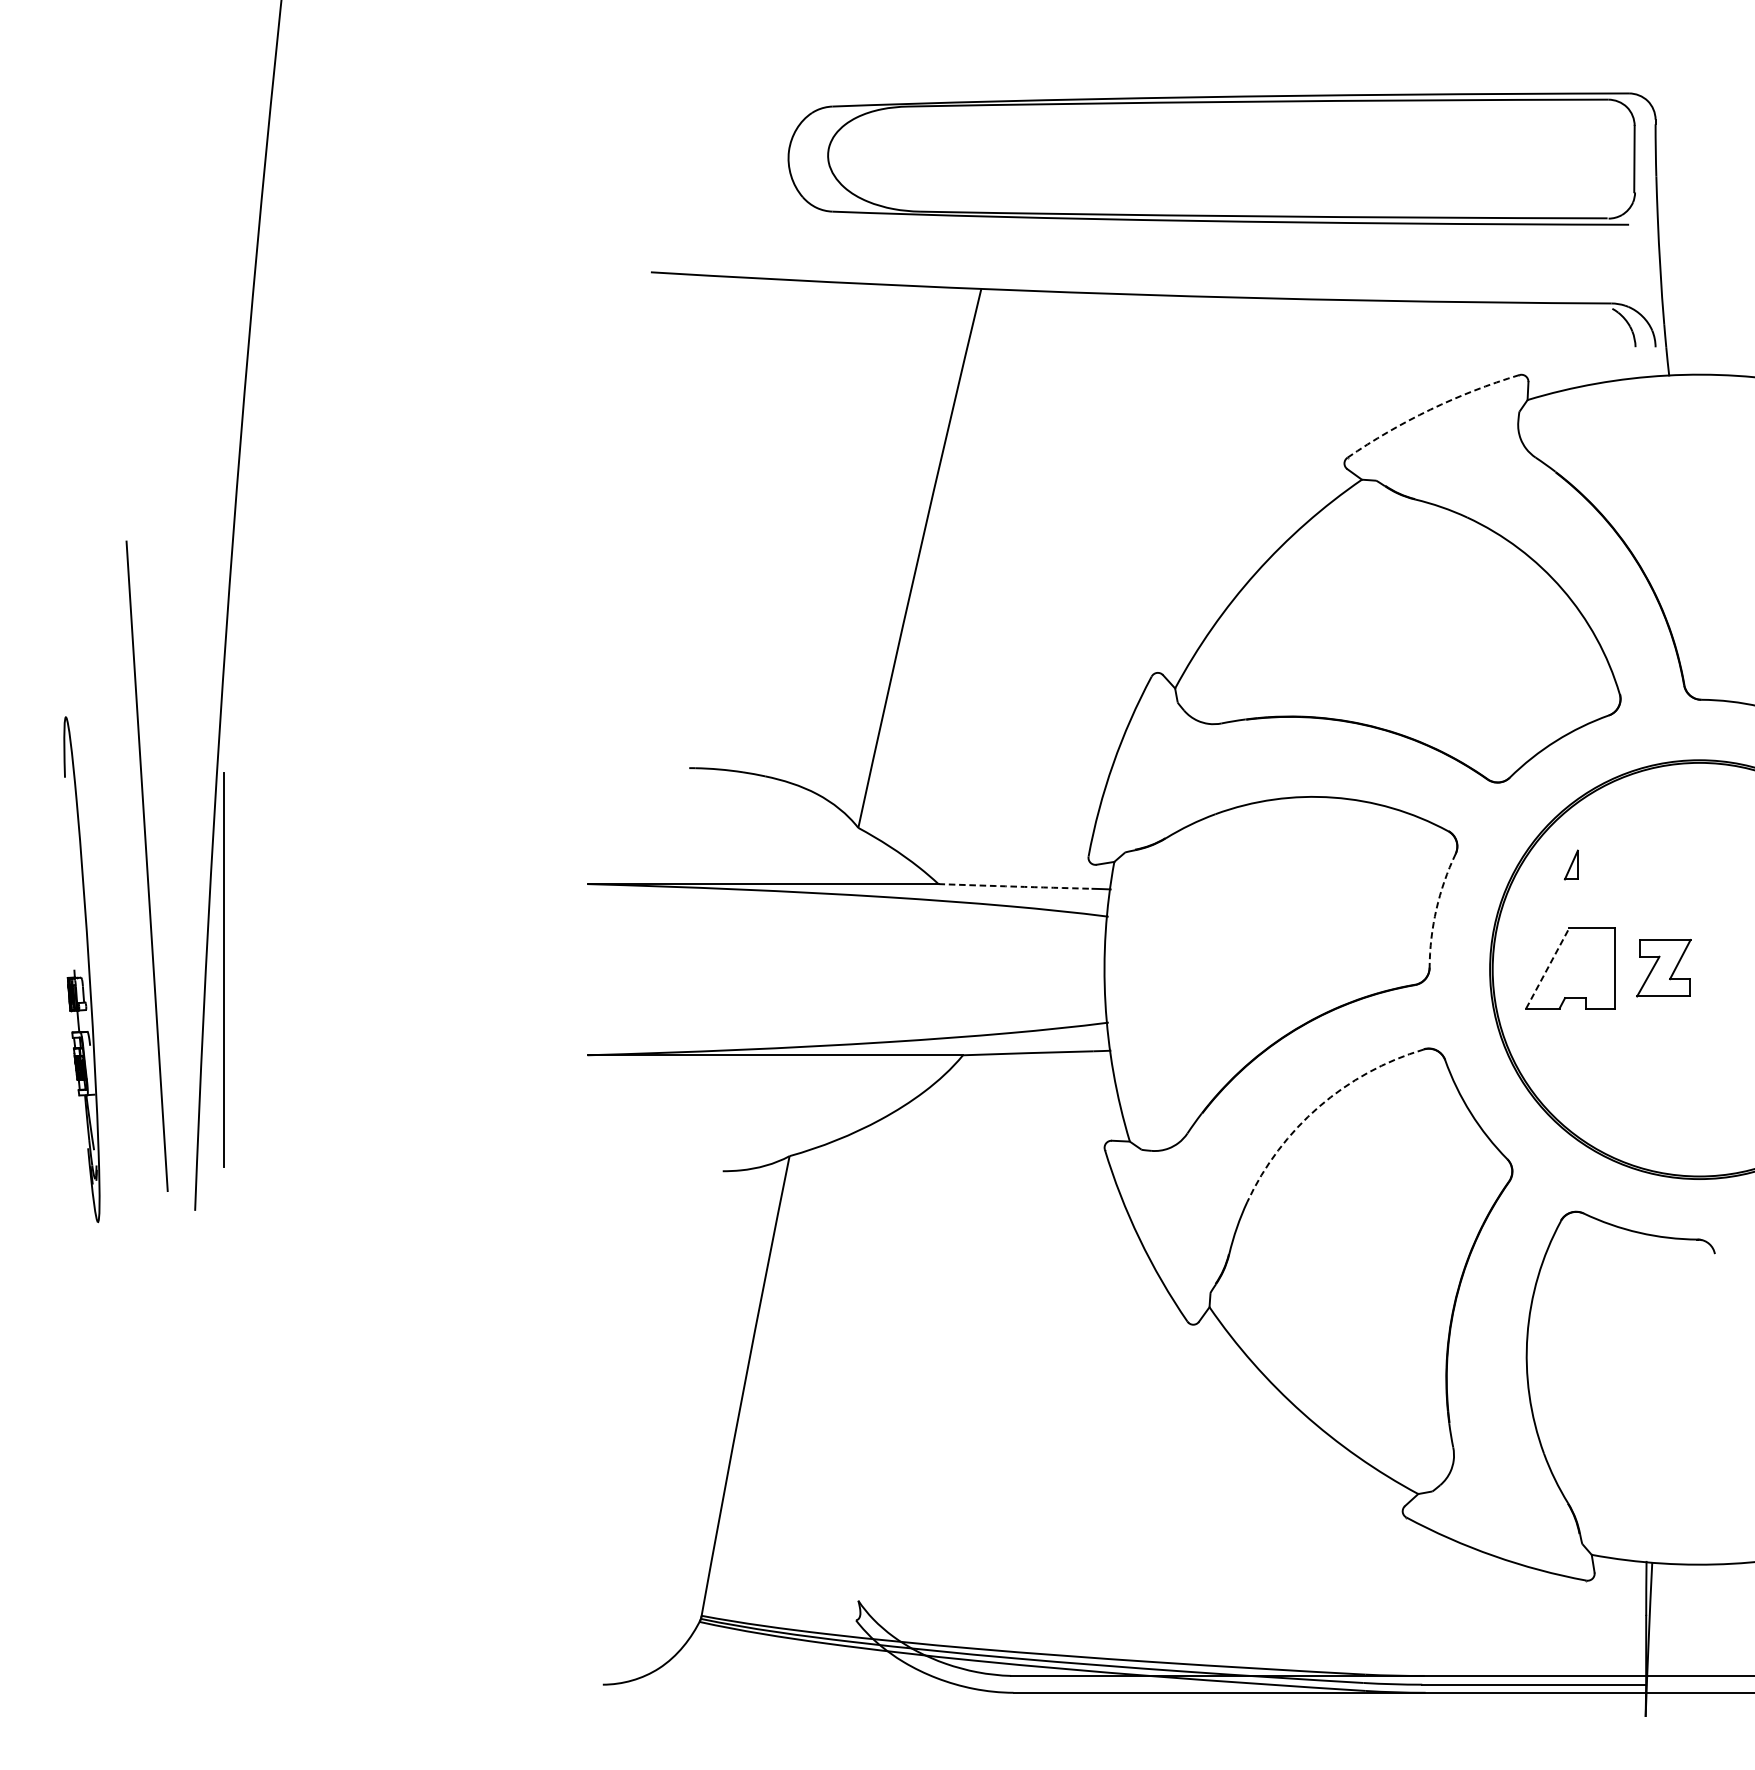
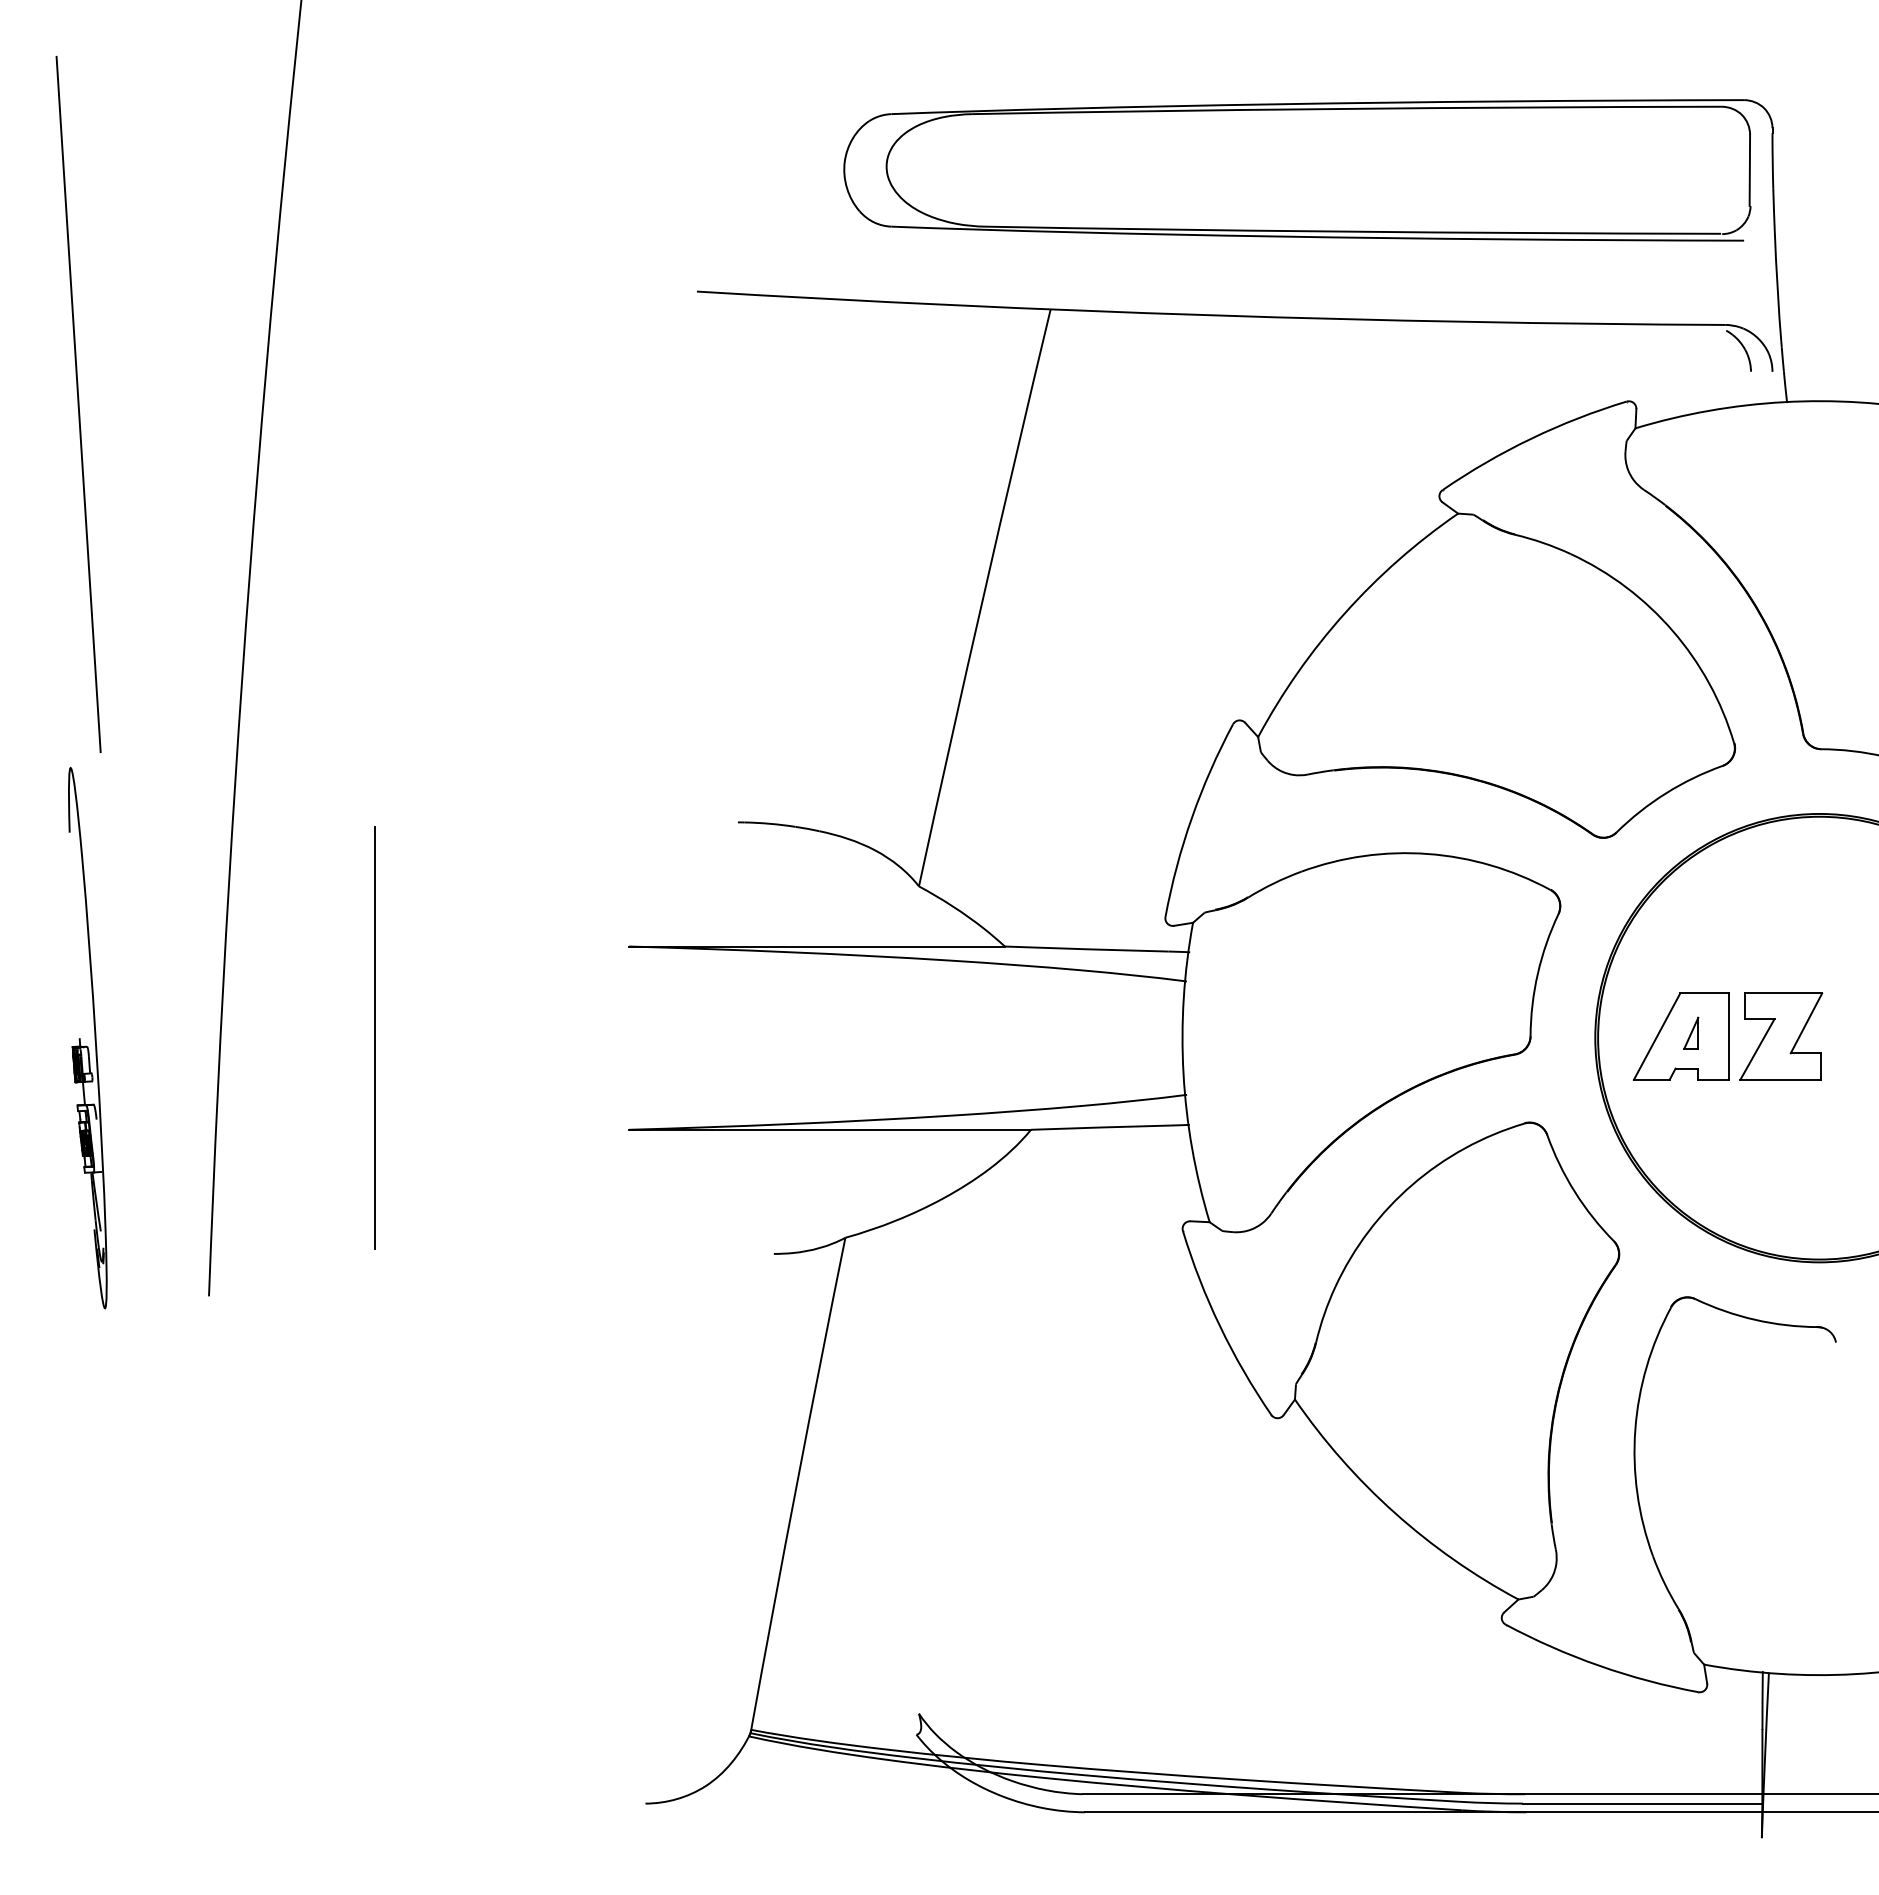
arc: (1430, 409) -> (1531, 438), dashed -> solid
part: (1571, 864) -> (1691, 1032), moved
line: (147, 866) -> (78, 404), moved
arc: (1014, 886) -> (1086, 949), dashed -> solid
arc: (1436, 909) -> (1537, 973), dashed -> solid
line: (1548, 968) -> (1657, 1036), dashed -> solid
part: (1664, 968) -> (1781, 1036), size x1.43
line: (223, 969) -> (374, 1037), moved
arc: (1319, 1106) -> (1412, 1184), dashed -> solid

